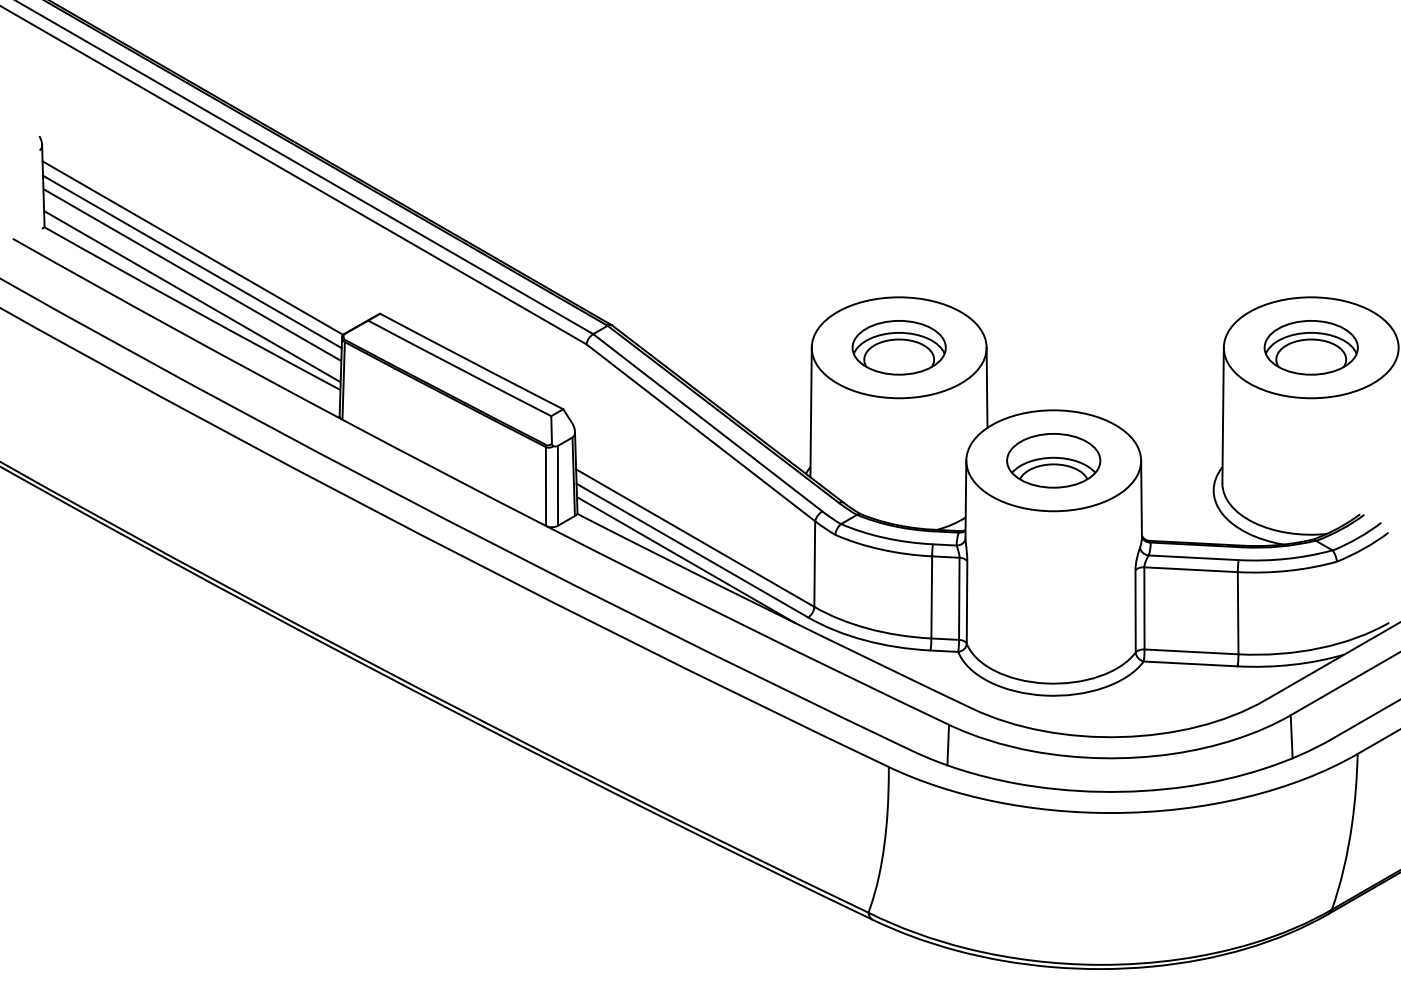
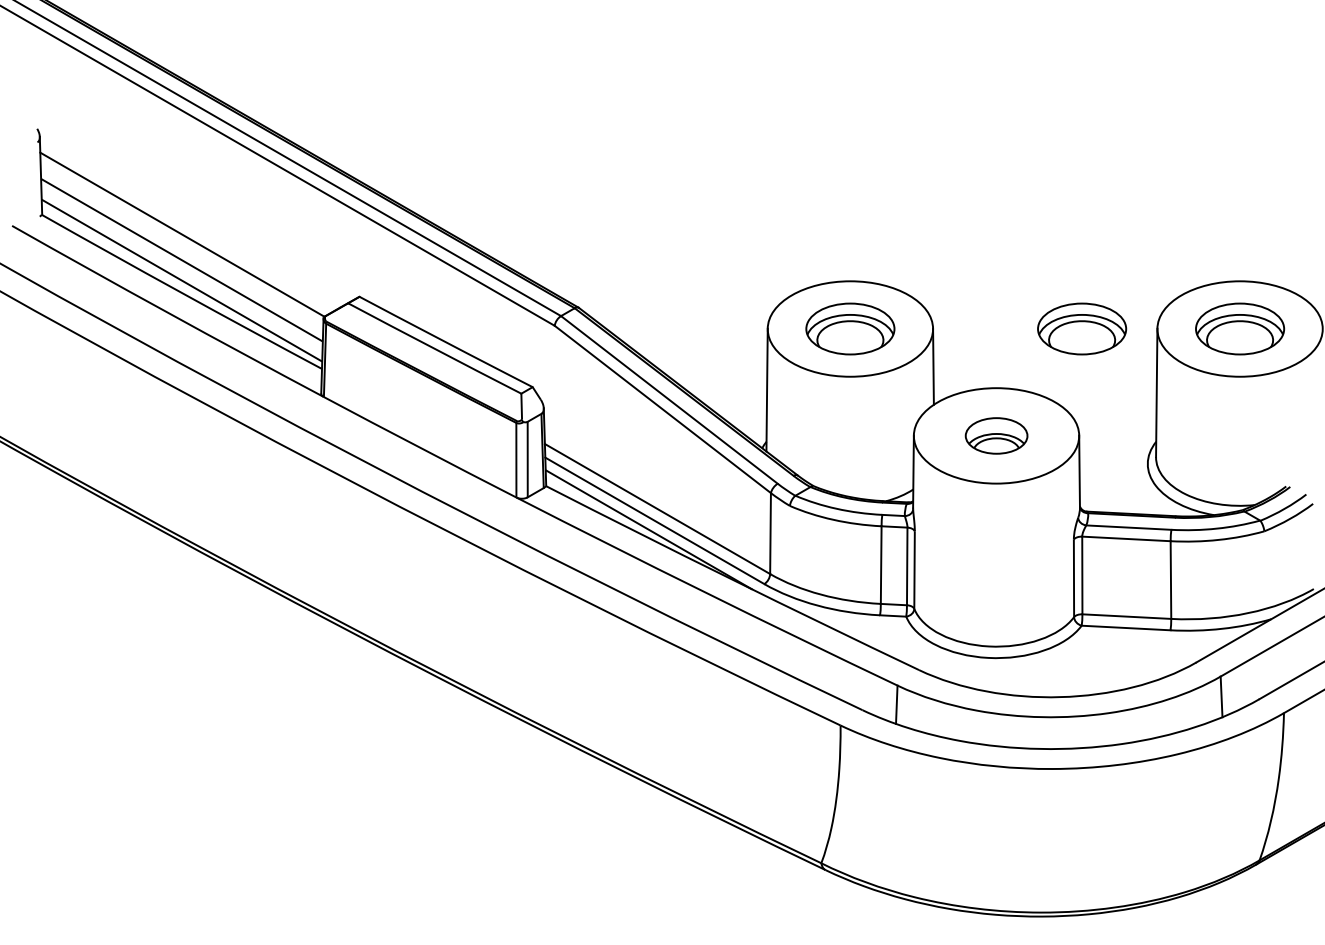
line: (192, 261) -> (182, 247), removed
part: (1143, 347) -> (1081, 328), added
part: (1053, 460) -> (996, 435), size x0.7

